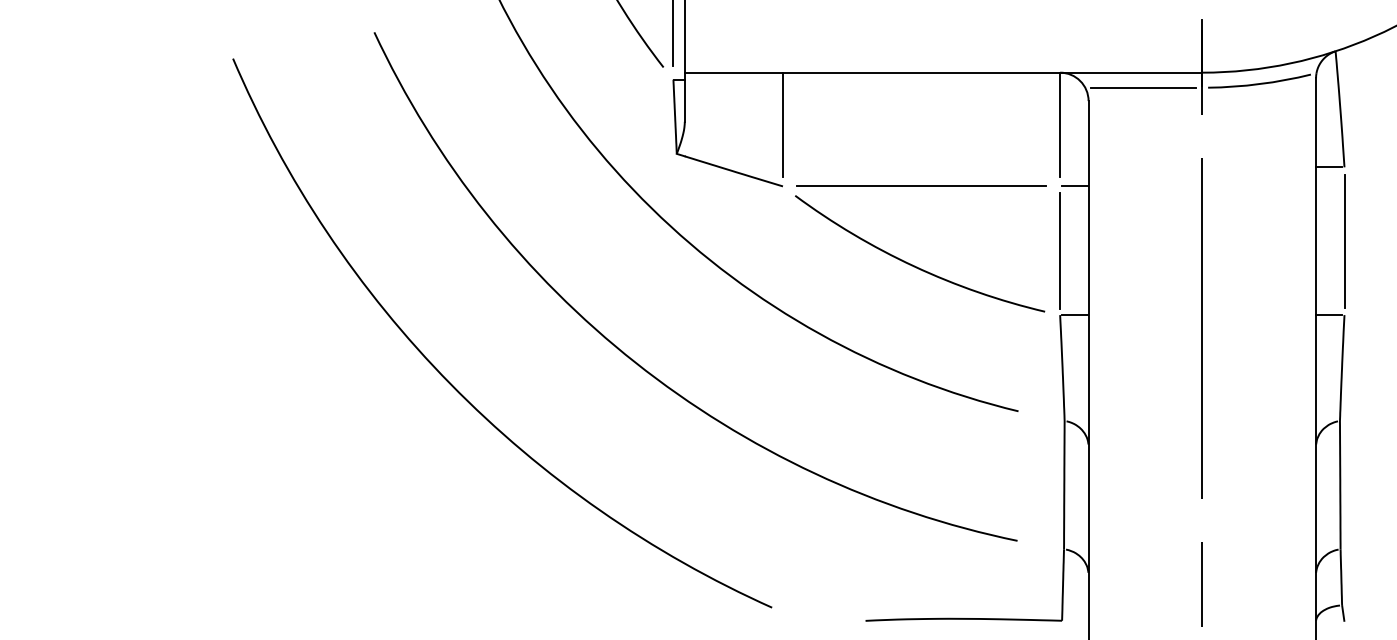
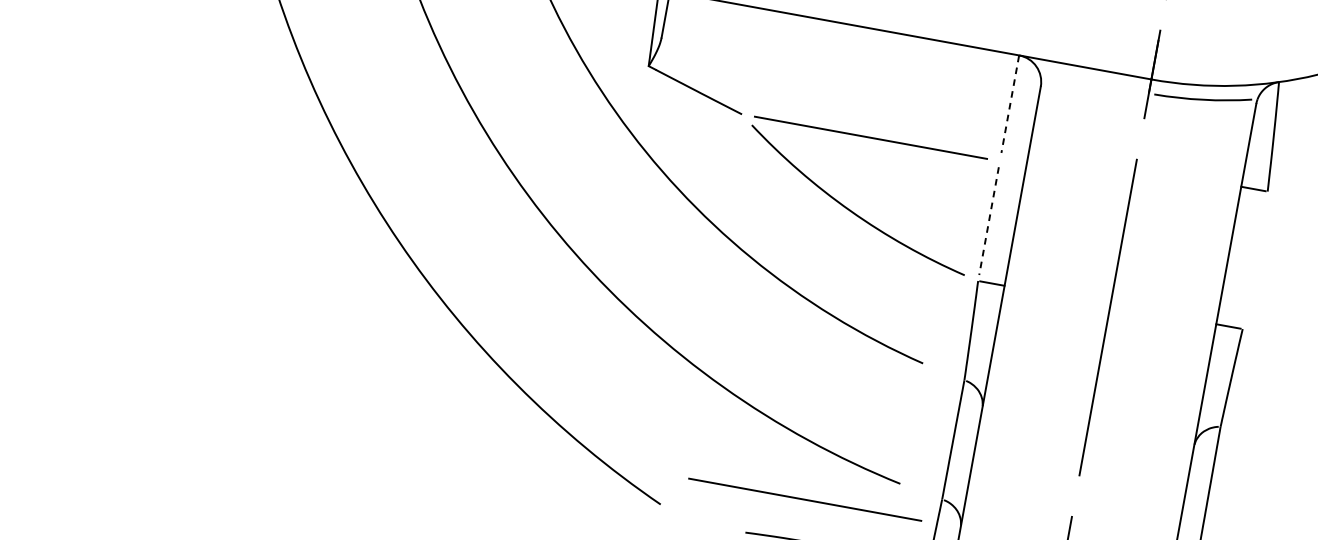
line: (1143, 87) -> (1094, 83), removed
line: (782, 125) -> (751, 57), removed
line: (1060, 125) -> (1010, 104), solid -> dashed
line: (1075, 186) -> (1014, 163), removed
line: (1344, 240) -> (1255, 259), removed
line: (1060, 250) -> (989, 220), solid -> dashed
line: (921, 574) -> (805, 498), added

